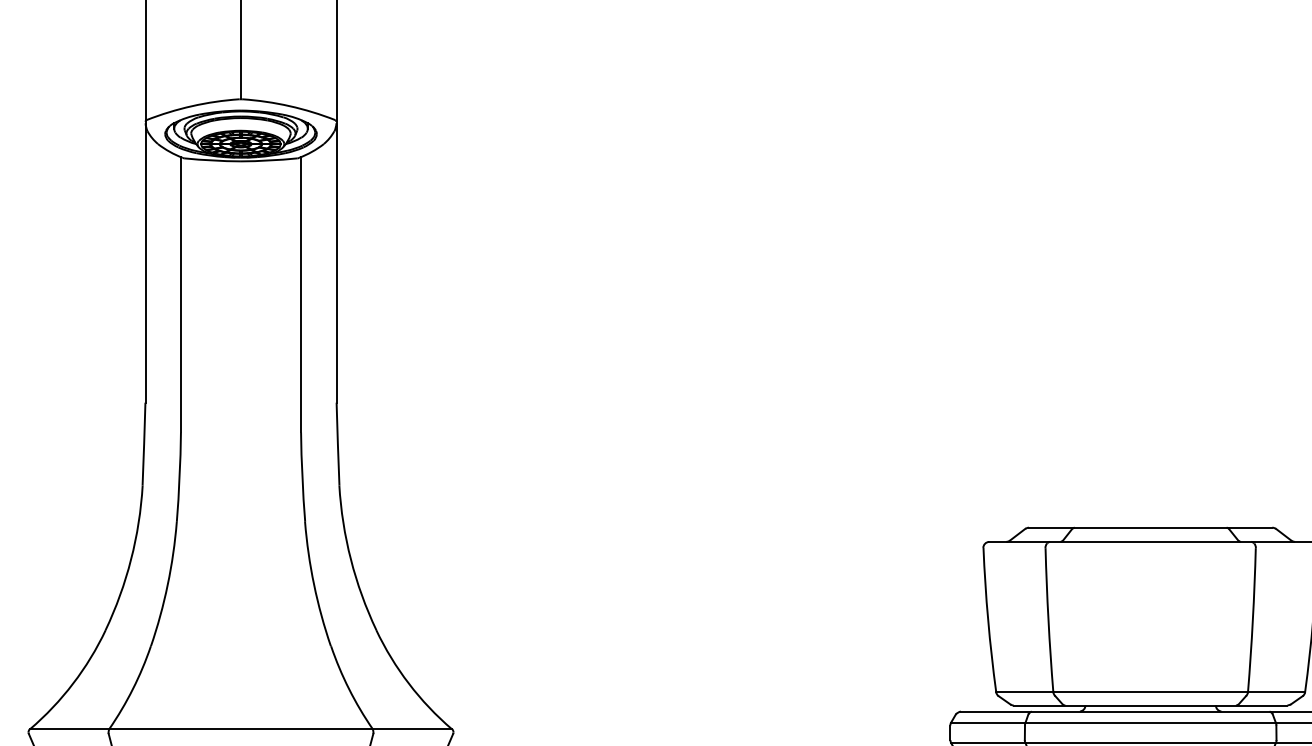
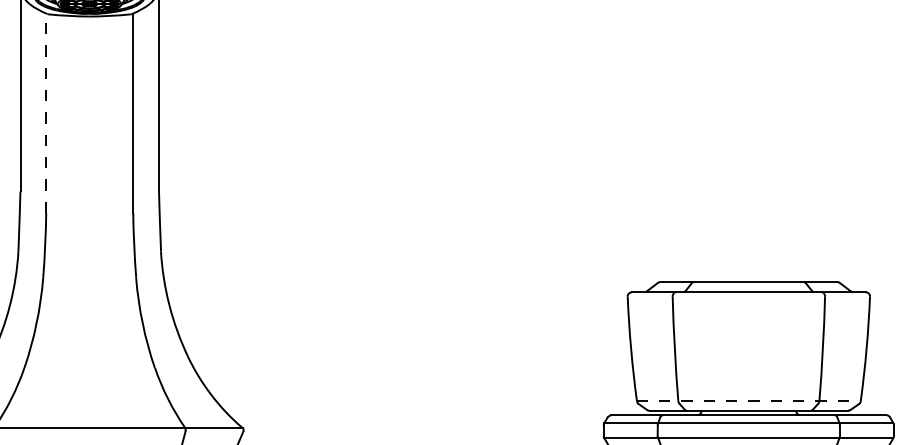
line: (180, 294) -> (45, 113), solid -> dashed
line: (1150, 692) -> (748, 401), solid -> dashed

